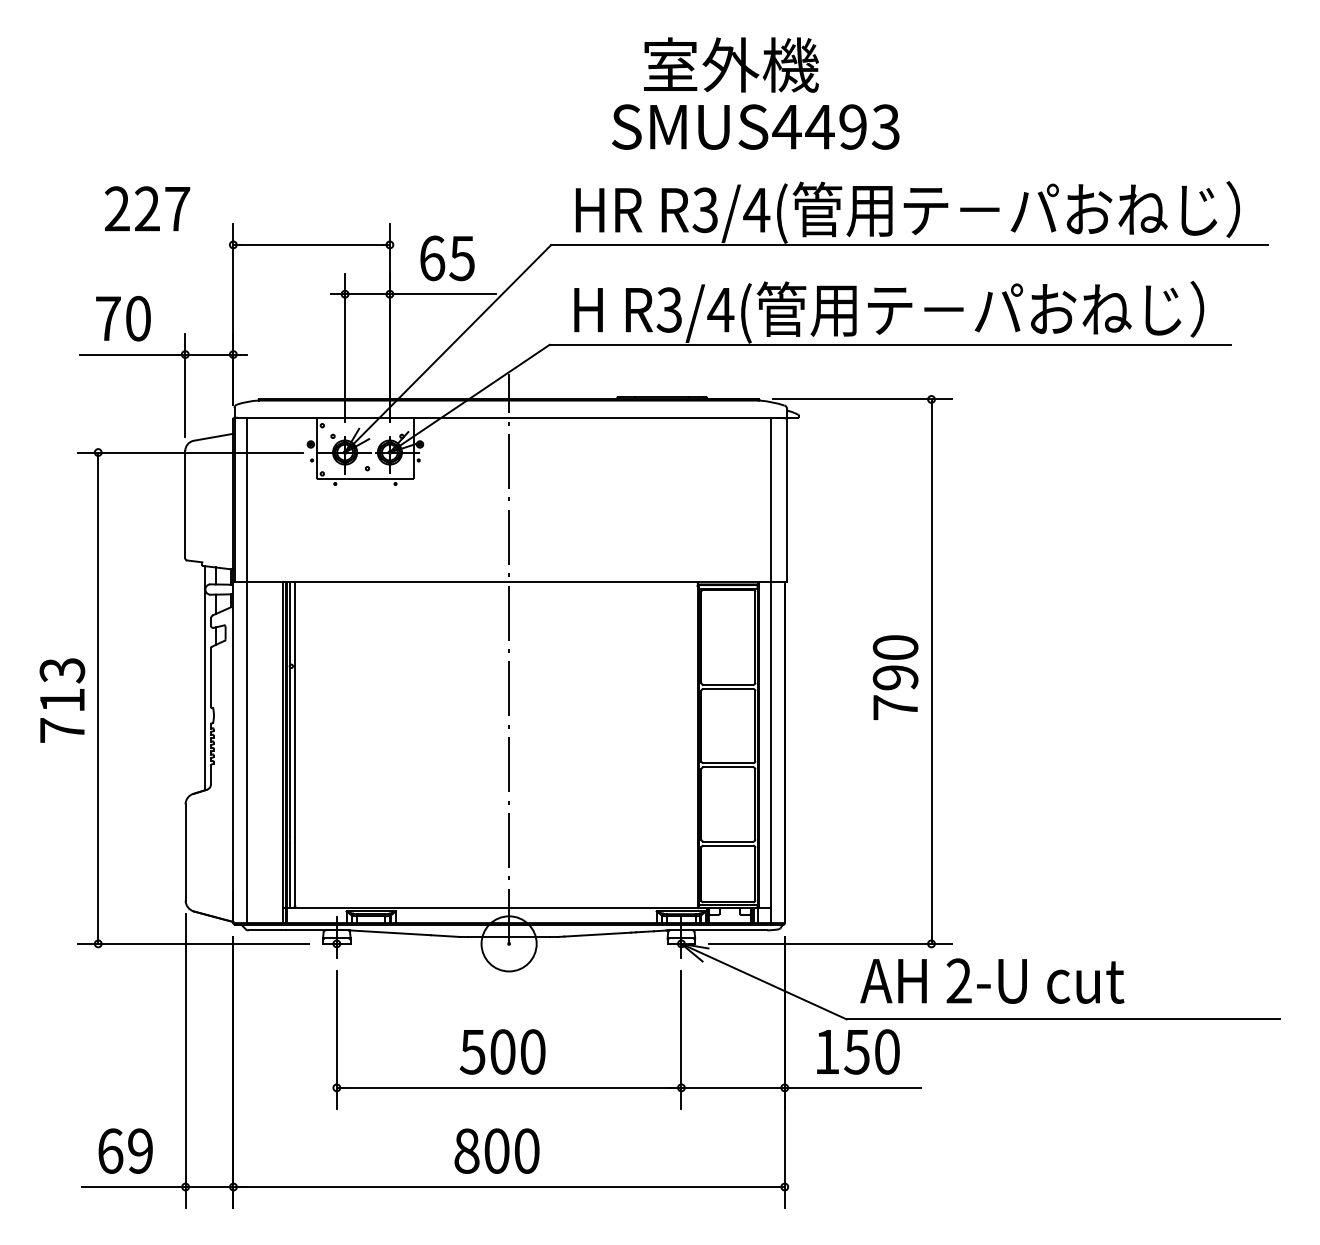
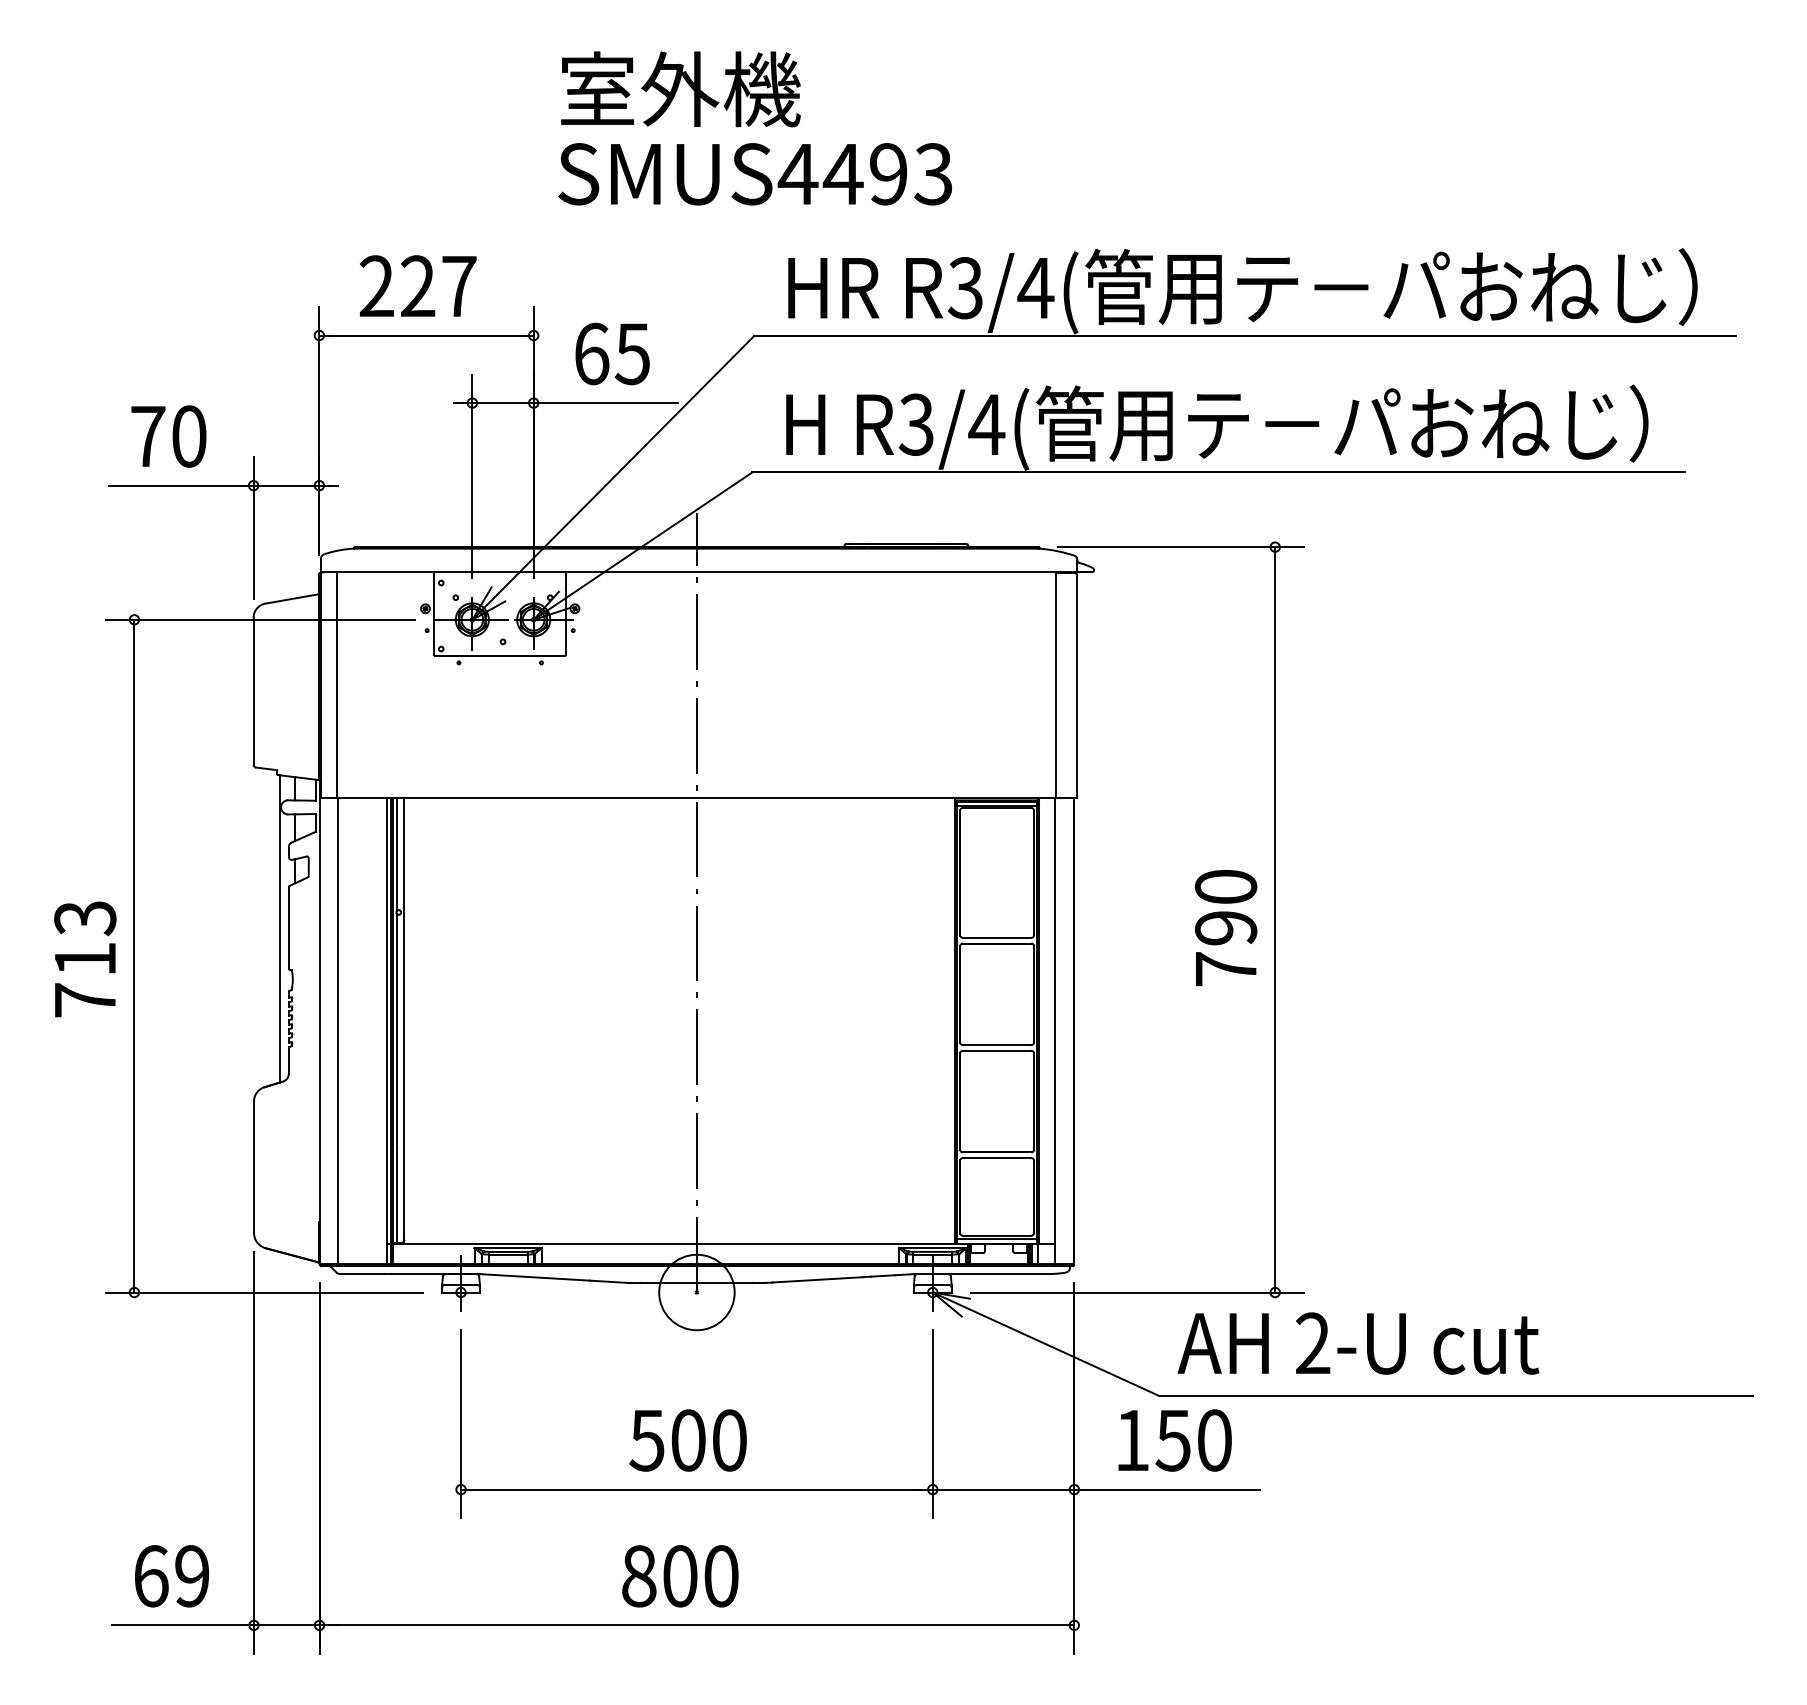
text: (731, 64) -> (681, 88), moved
text: (755, 126) -> (754, 173), moved
text: (147, 208) -> (418, 285), moved

